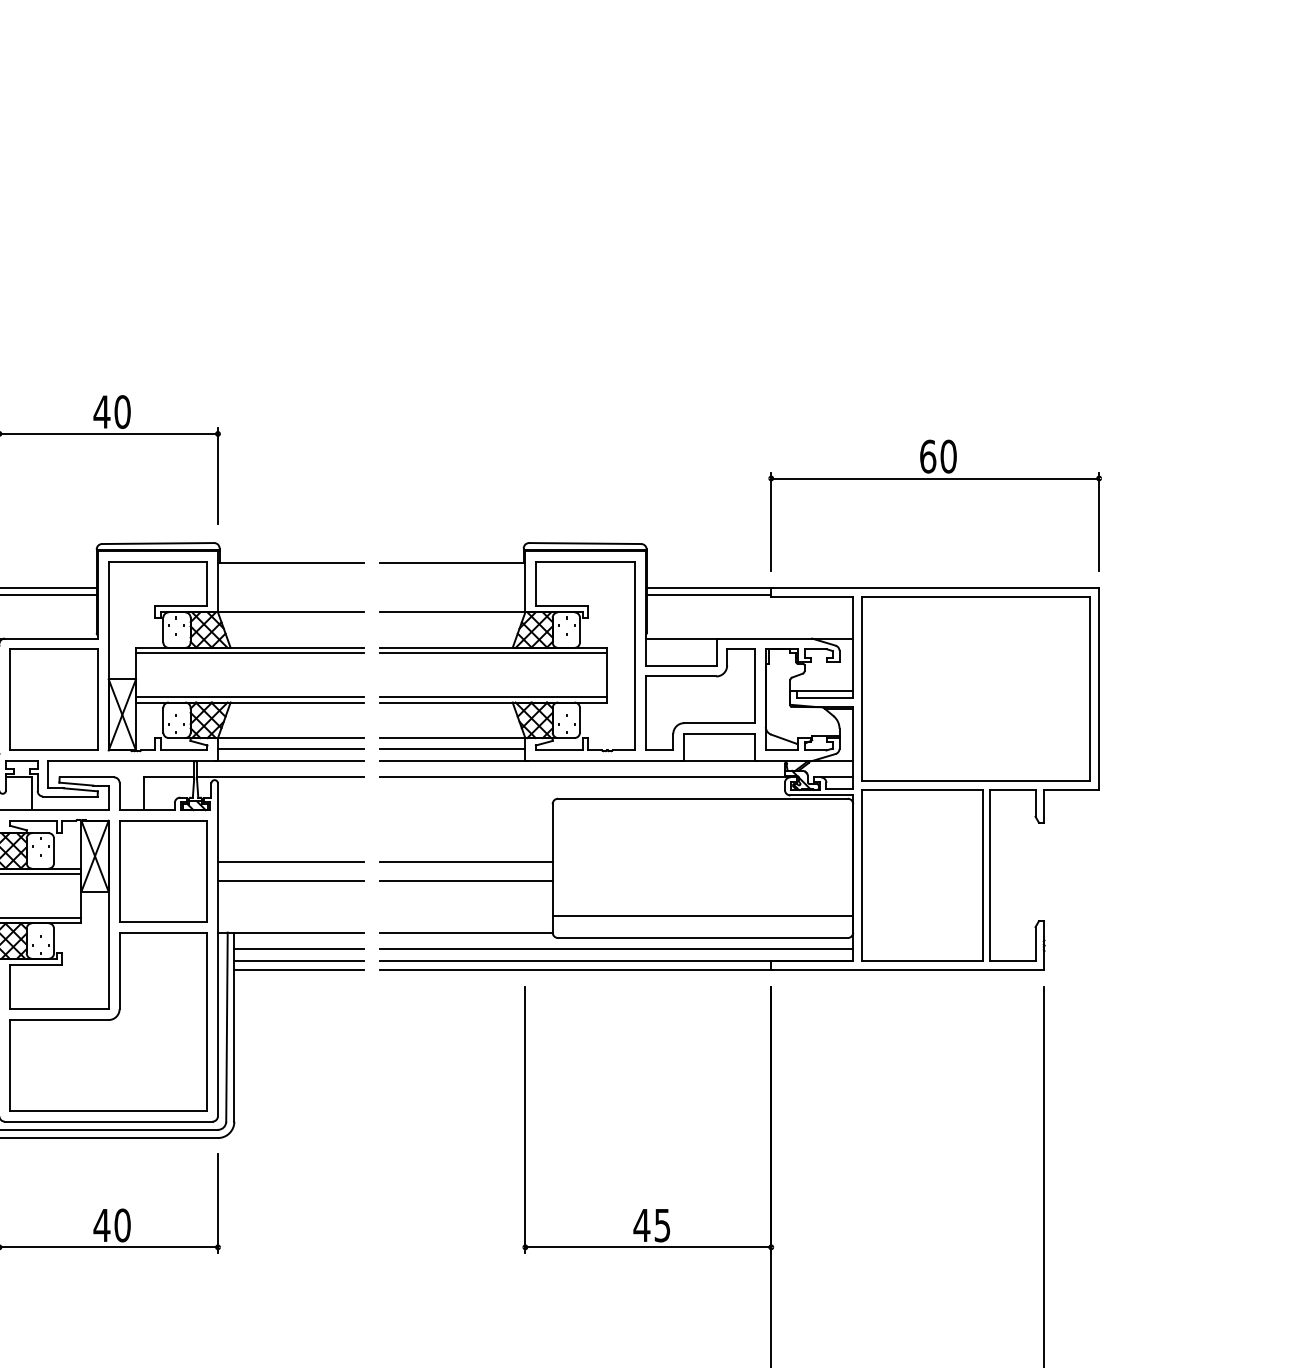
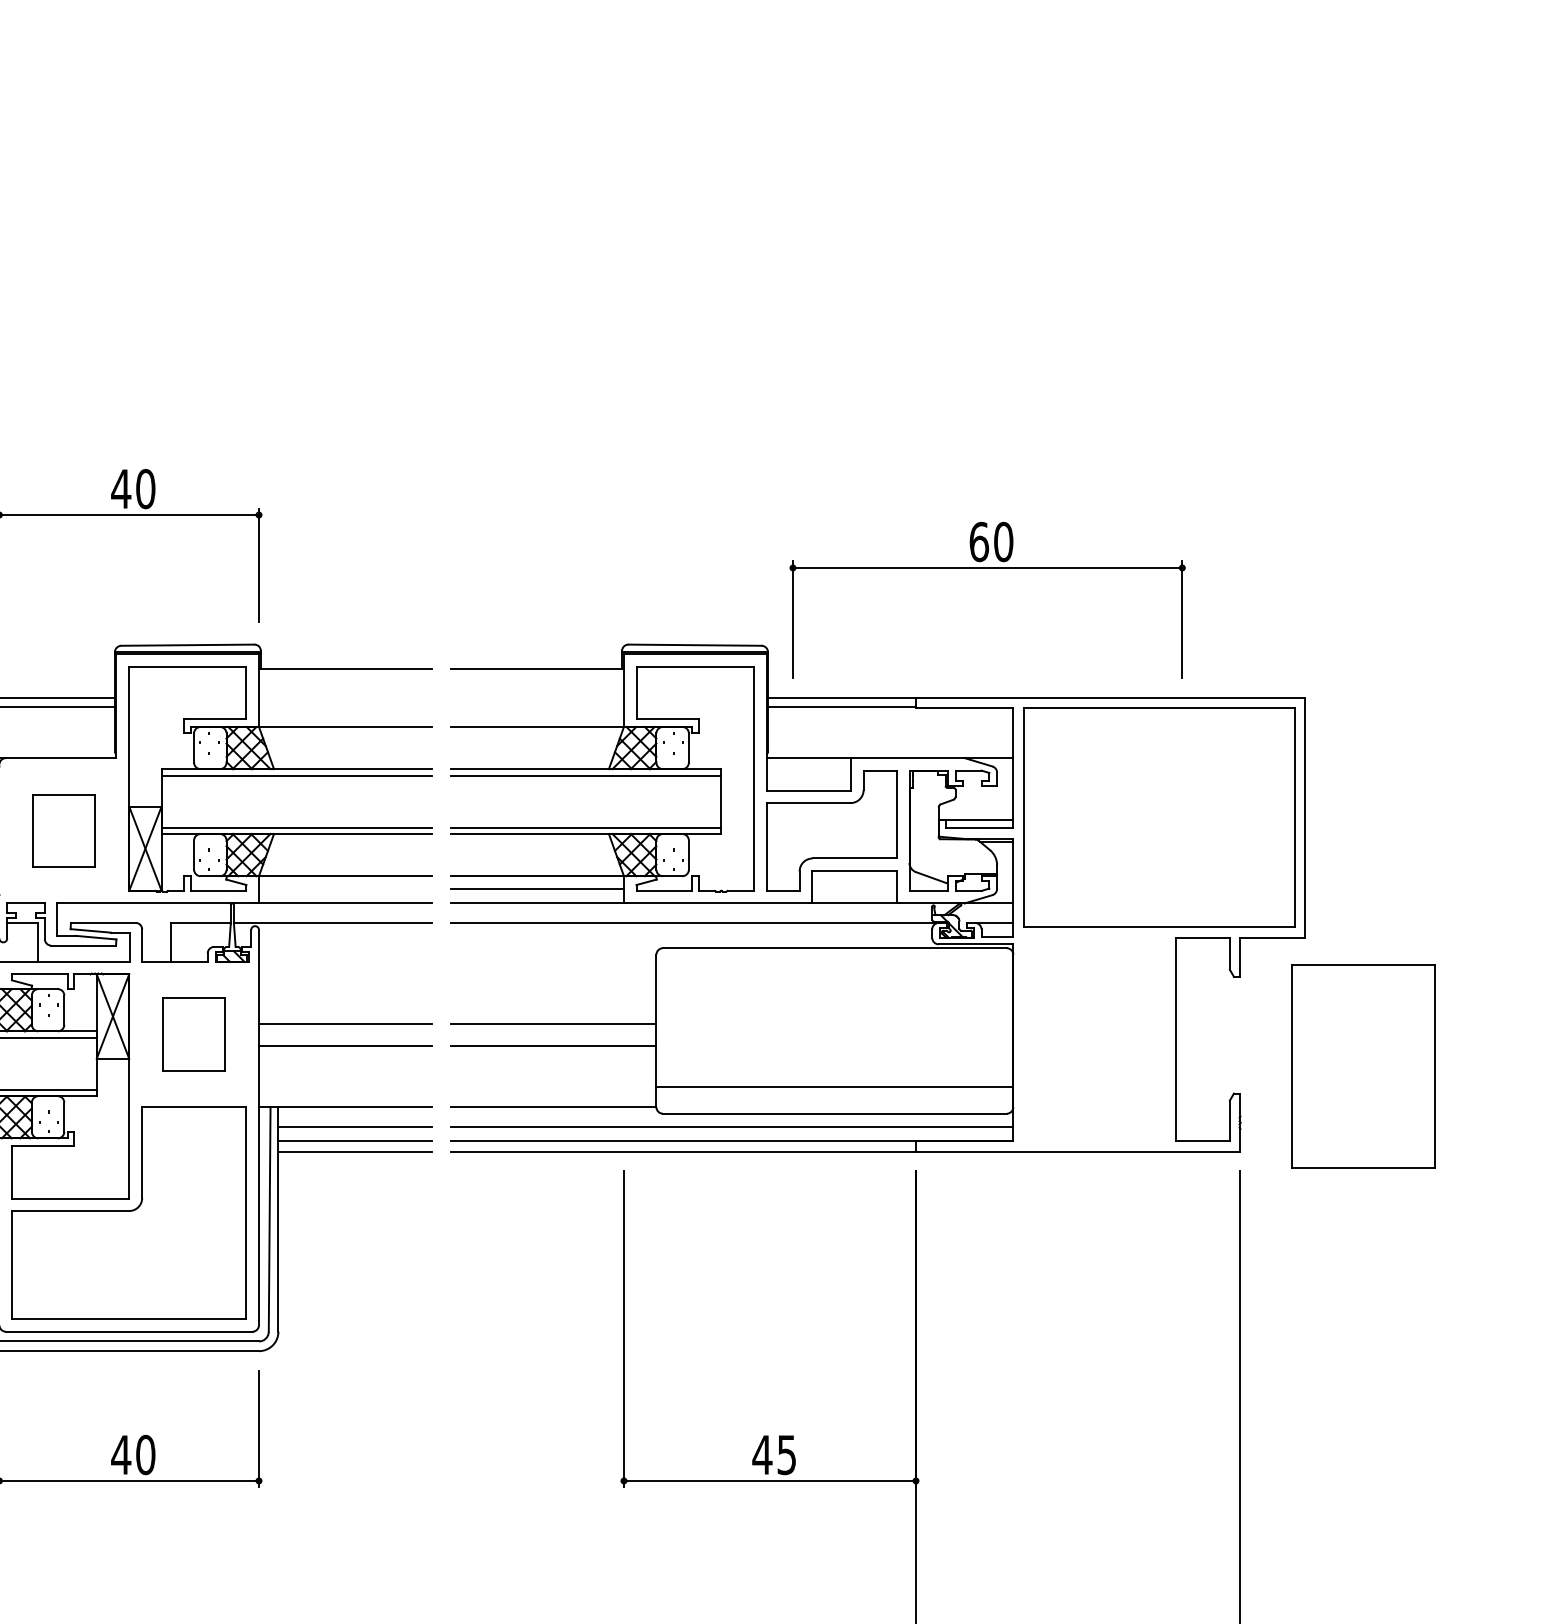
part: (935, 478) -> (987, 568), moved
part: (53, 699) -> (63, 830), size x0.6
line: (290, 749) -> (344, 889), removed
part: (162, 871) -> (193, 1034), size x0.6
part: (922, 875) -> (1363, 1066), moved

